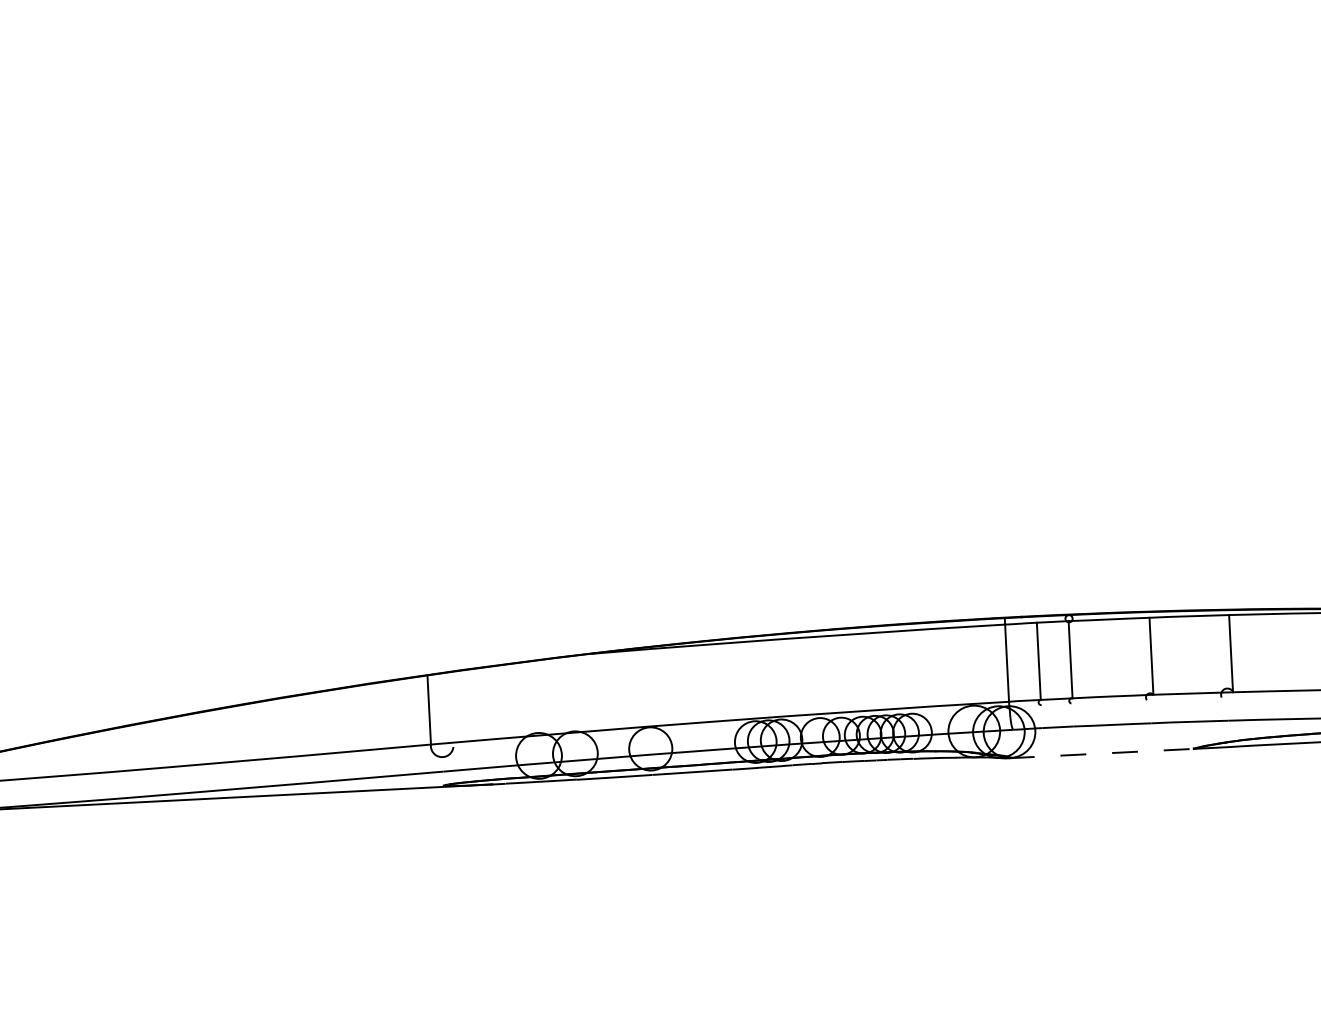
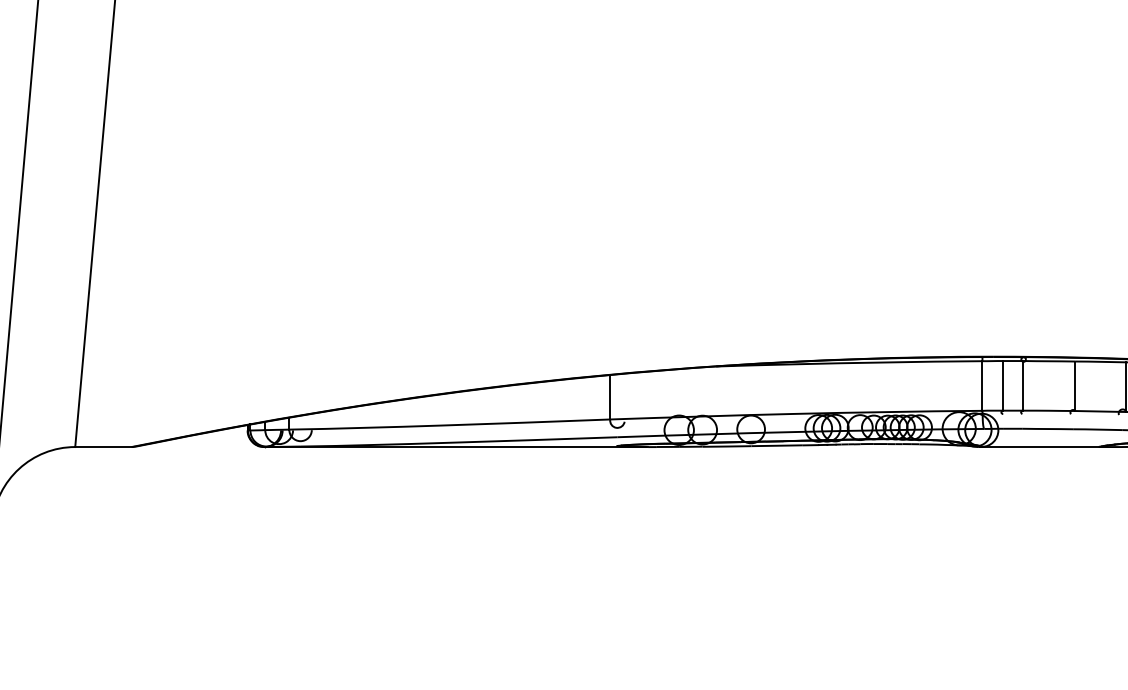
line: (1106, 754) -> (1043, 447), dashed -> solid

